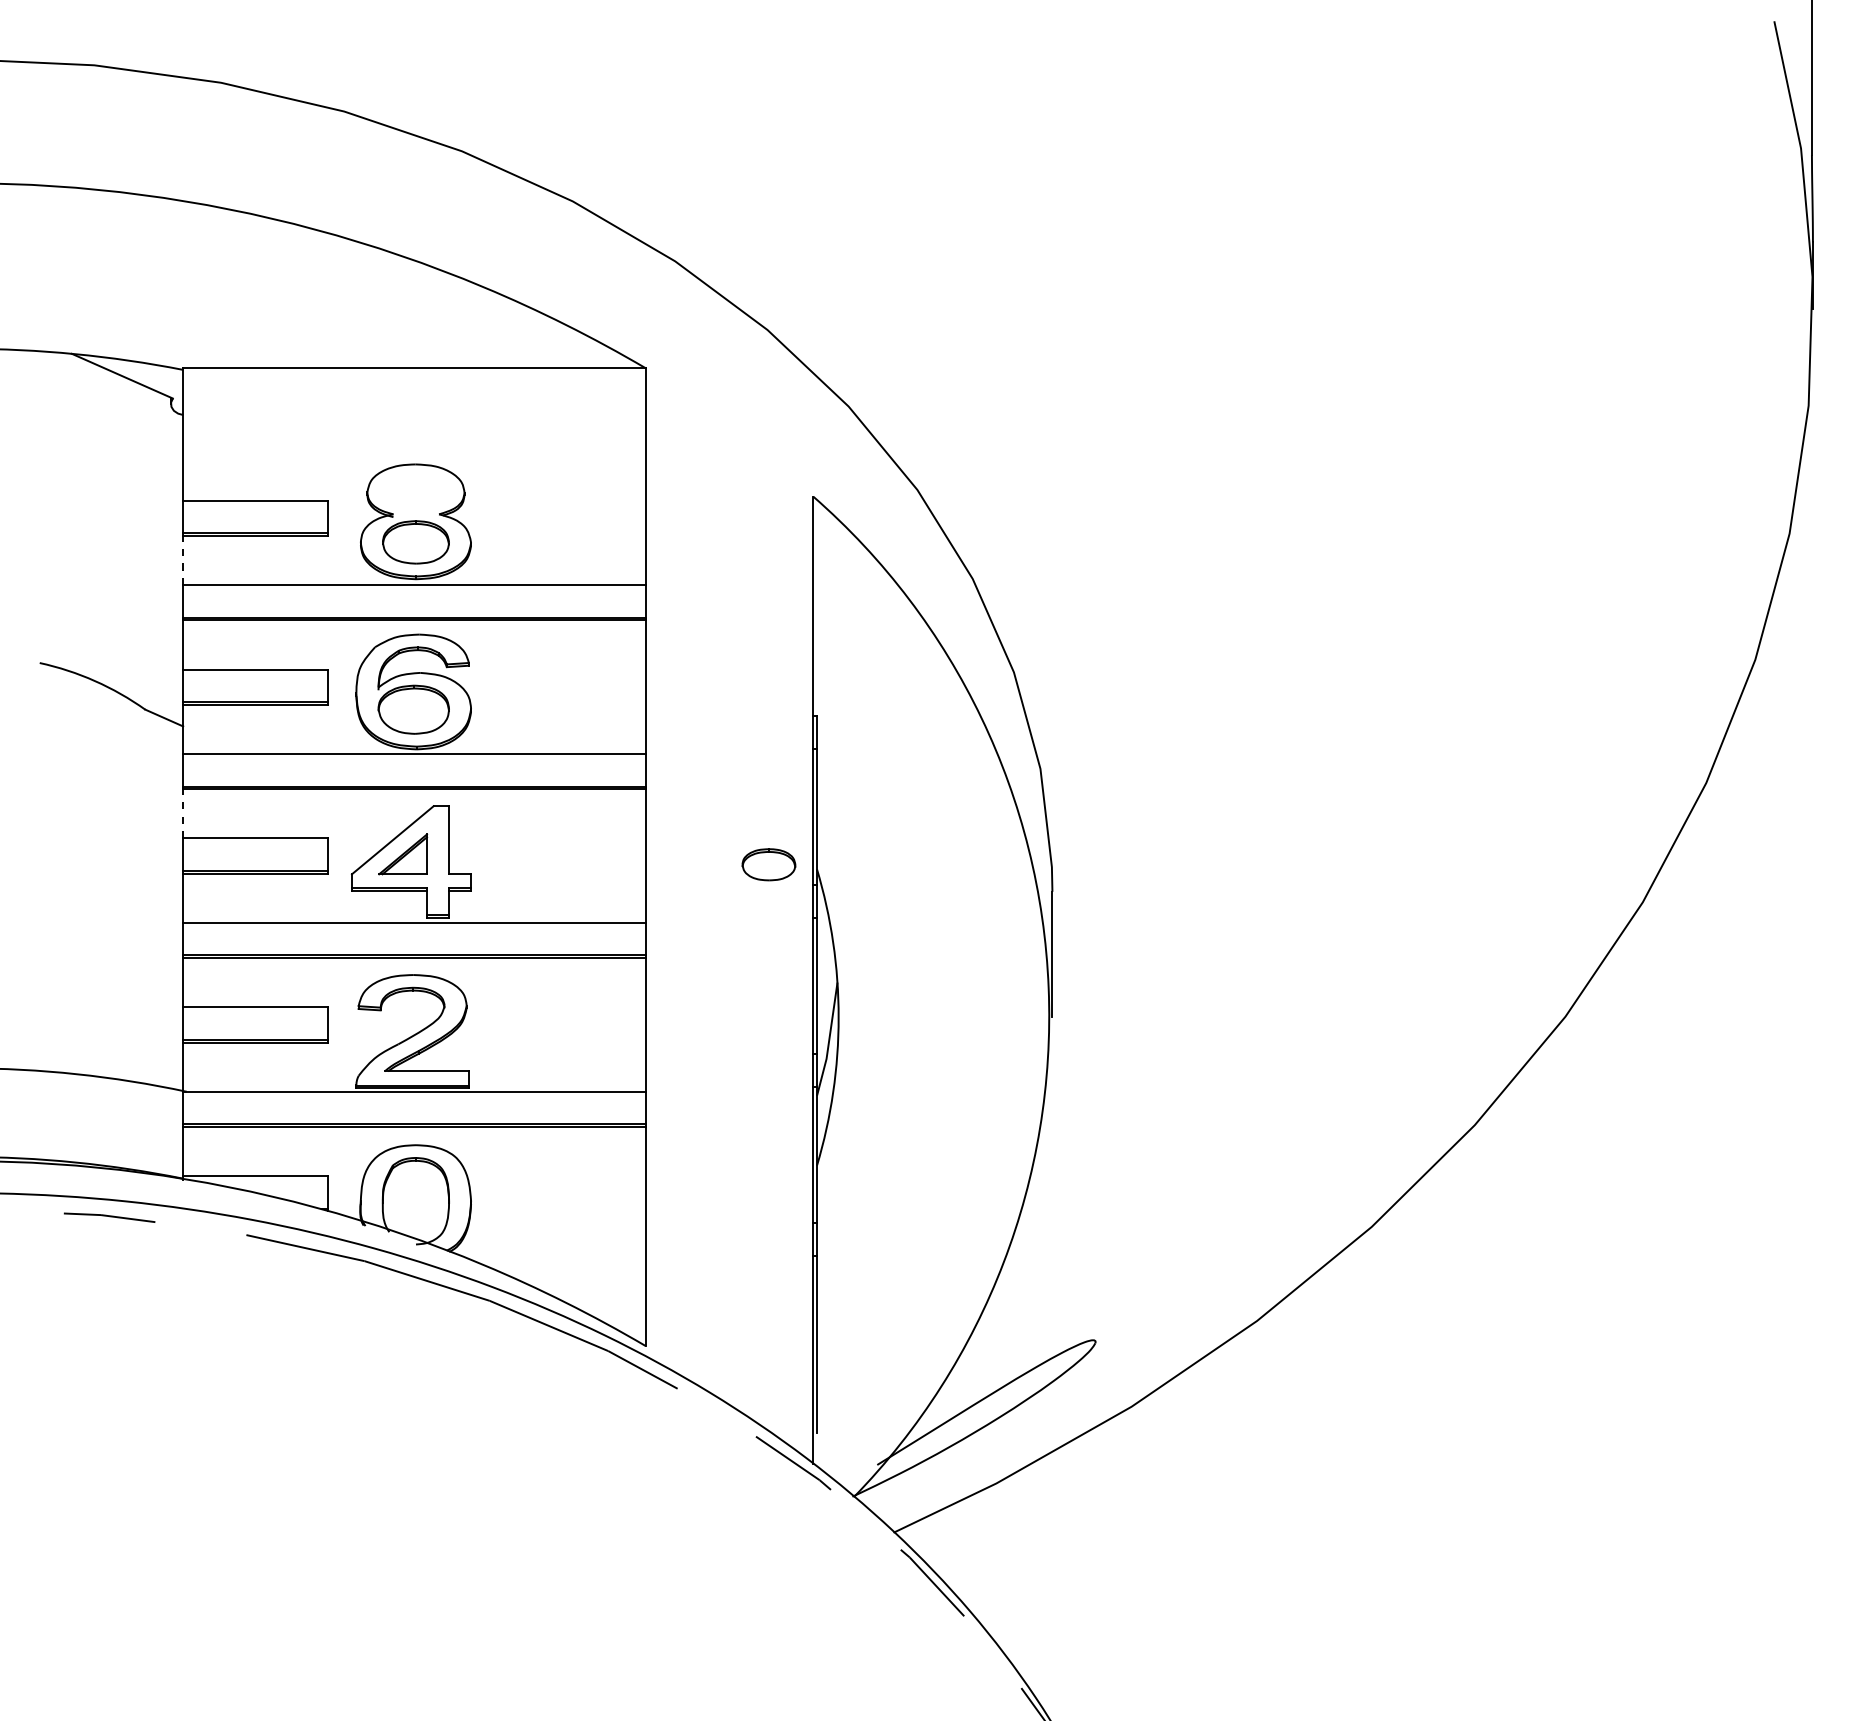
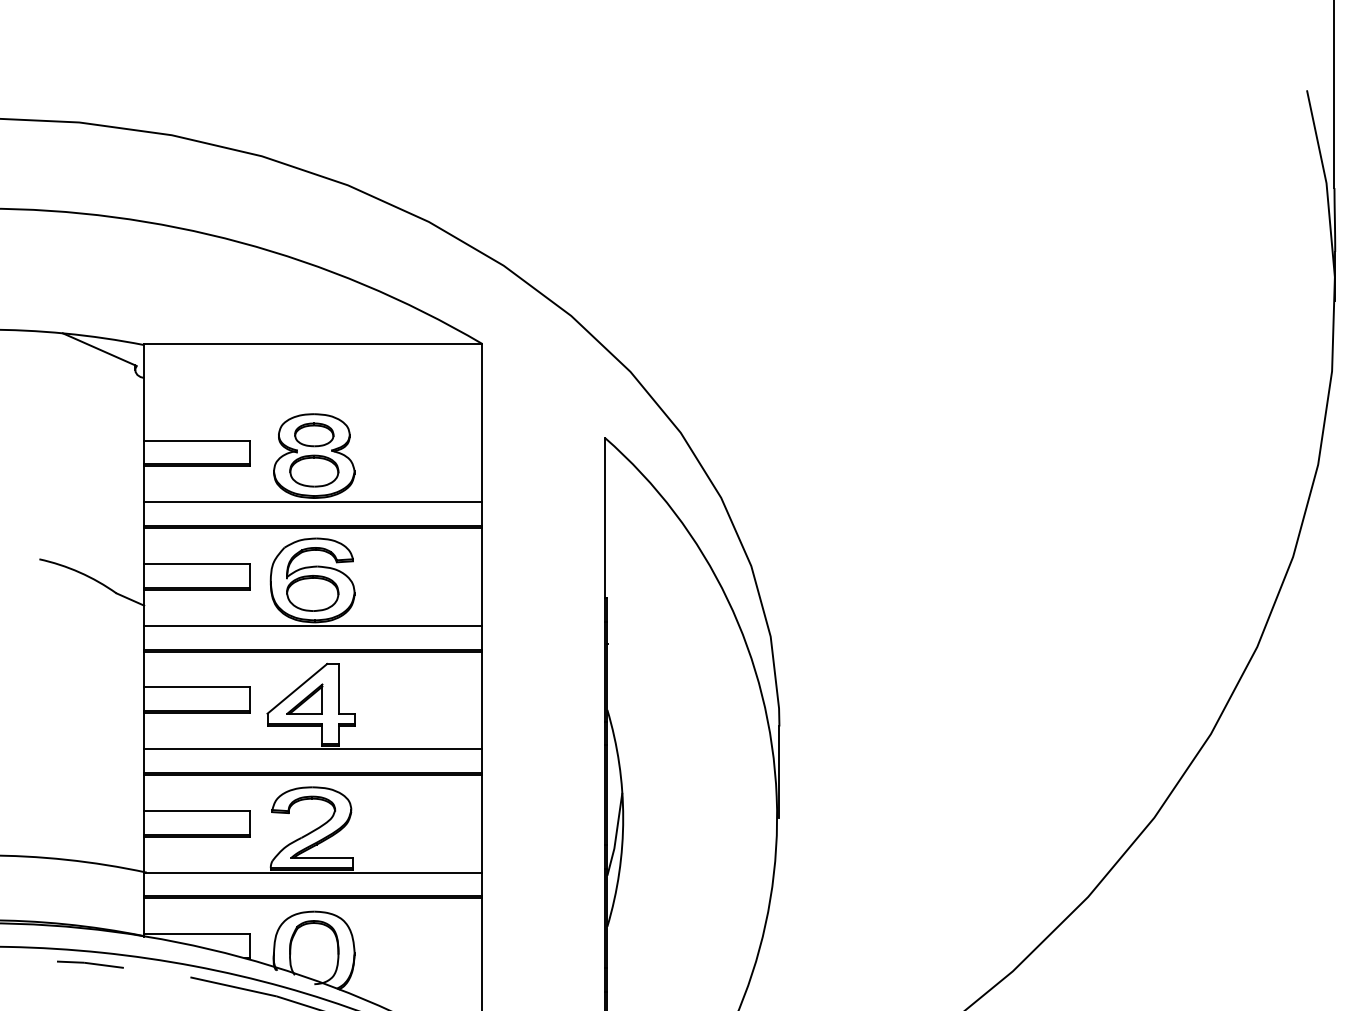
line: (183, 560) -> (144, 484), dashed -> solid
line: (183, 813) -> (144, 669), dashed -> solid
part: (768, 864) -> (313, 434), moved

